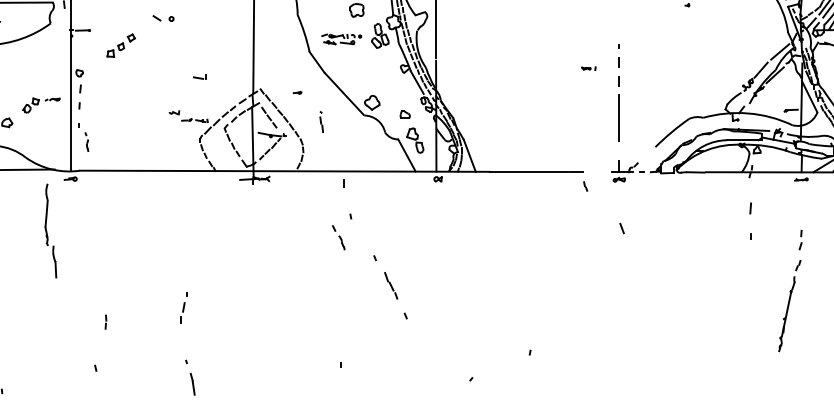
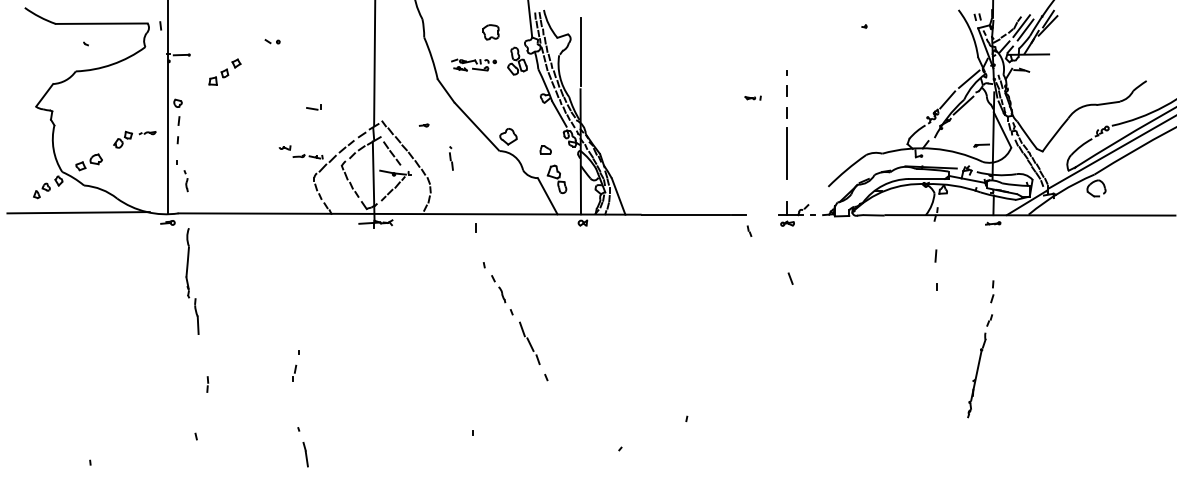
part: (163, 18) -> (272, 41), size x0.62
part: (50, 230) -> (192, 281), moved
part: (338, 238) -> (498, 289), moved
part: (390, 285) -> (529, 343), size x1.43
part: (182, 311) -> (294, 372), size x0.71

